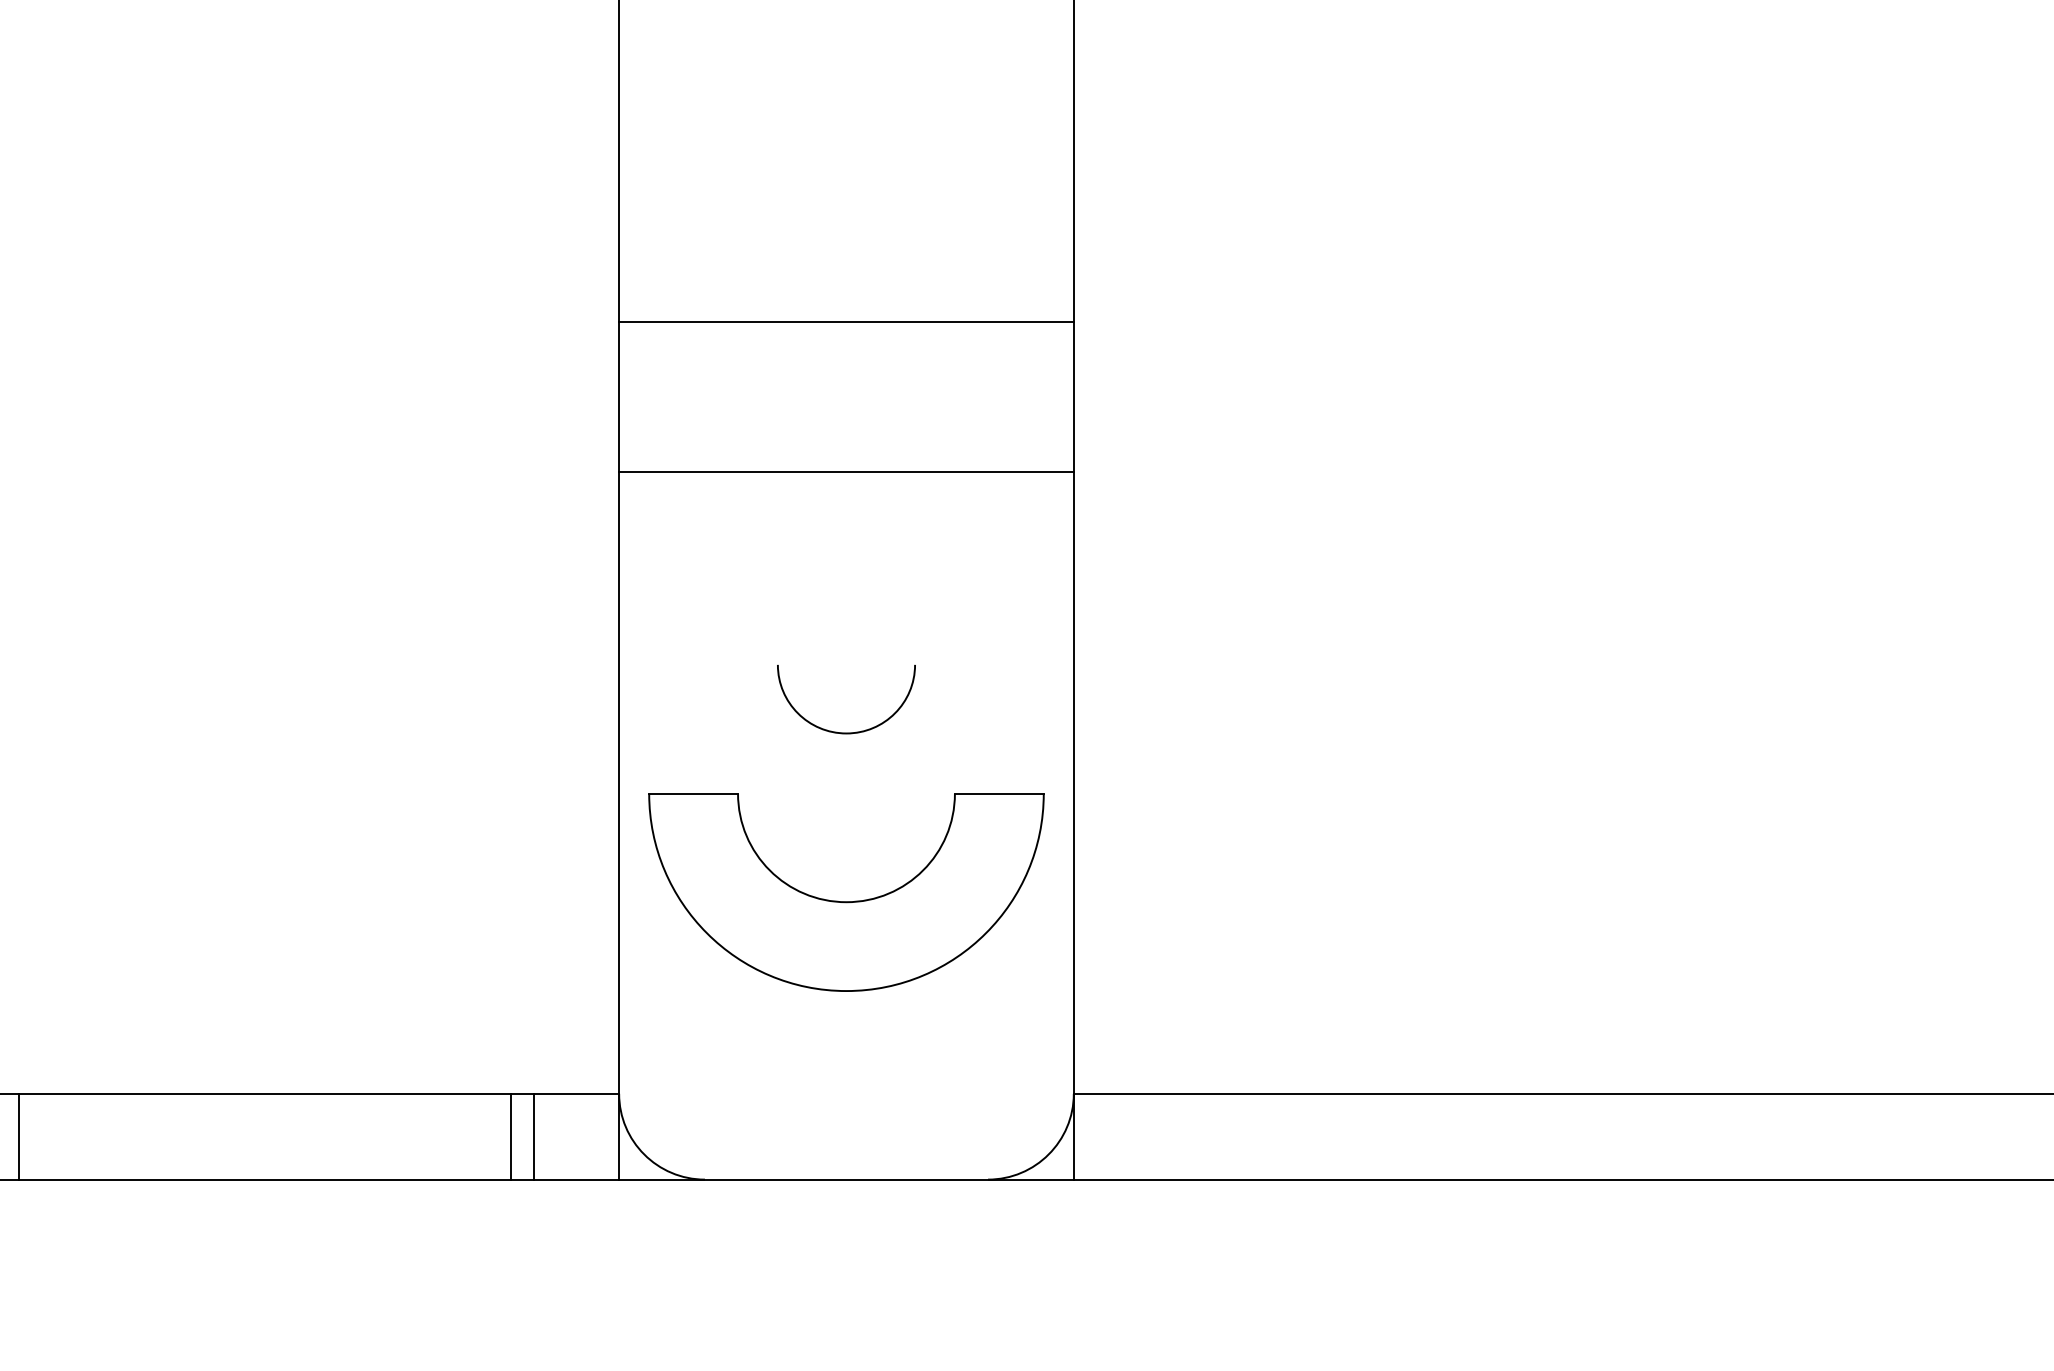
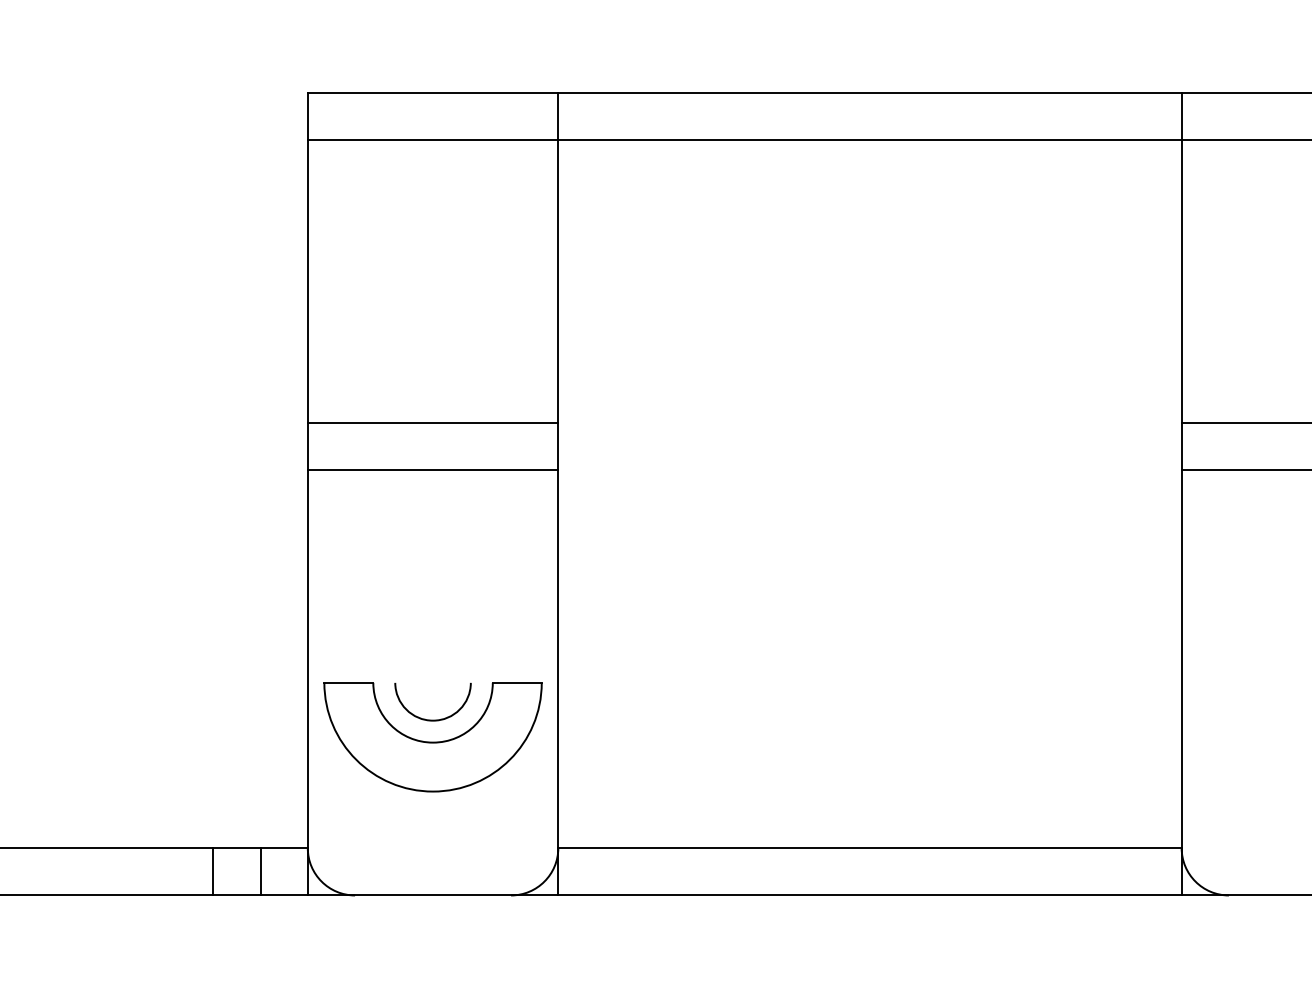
line: (845, 471) -> (432, 470), moved
arc: (845, 731) -> (432, 719), moved
line: (511, 1136) -> (213, 871), moved

